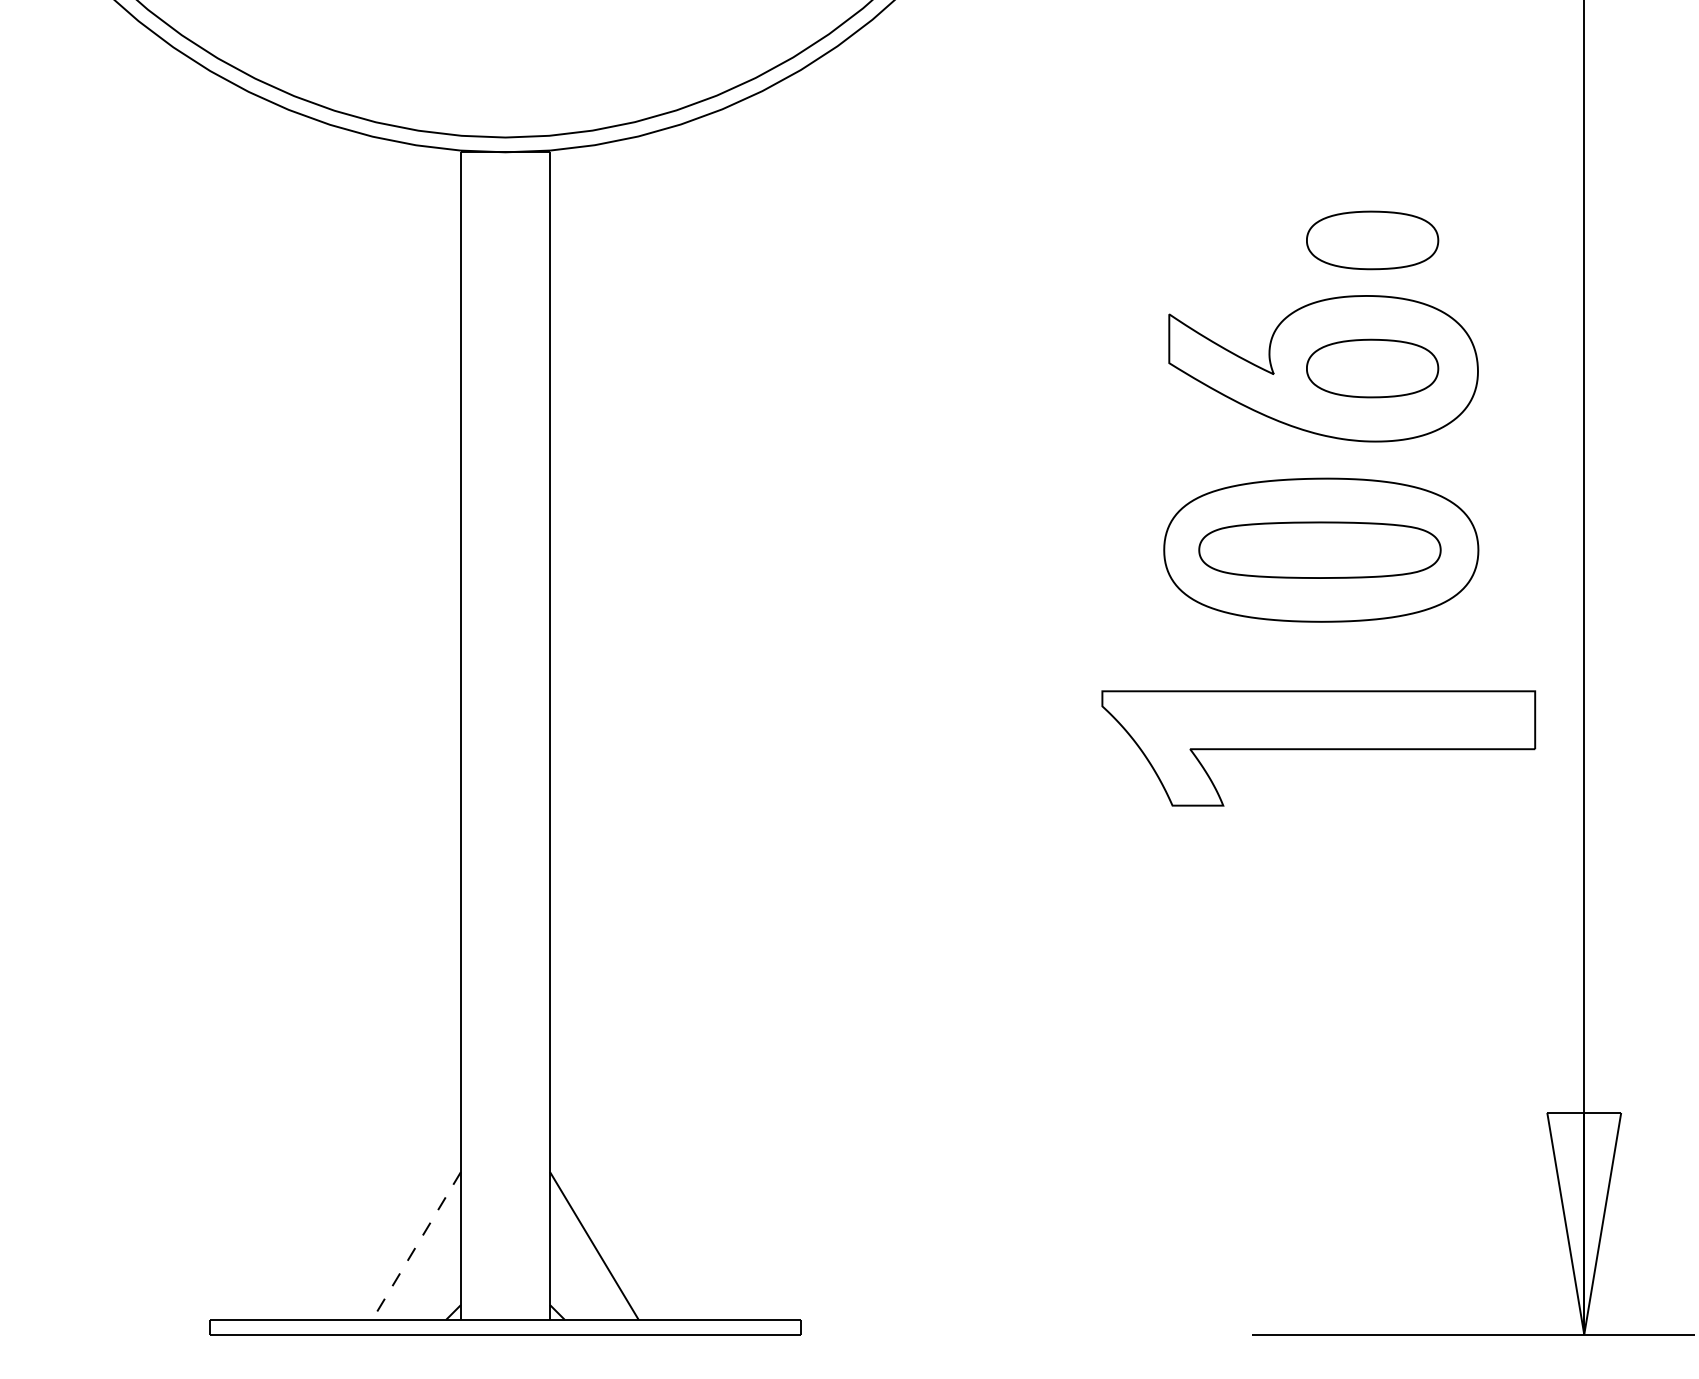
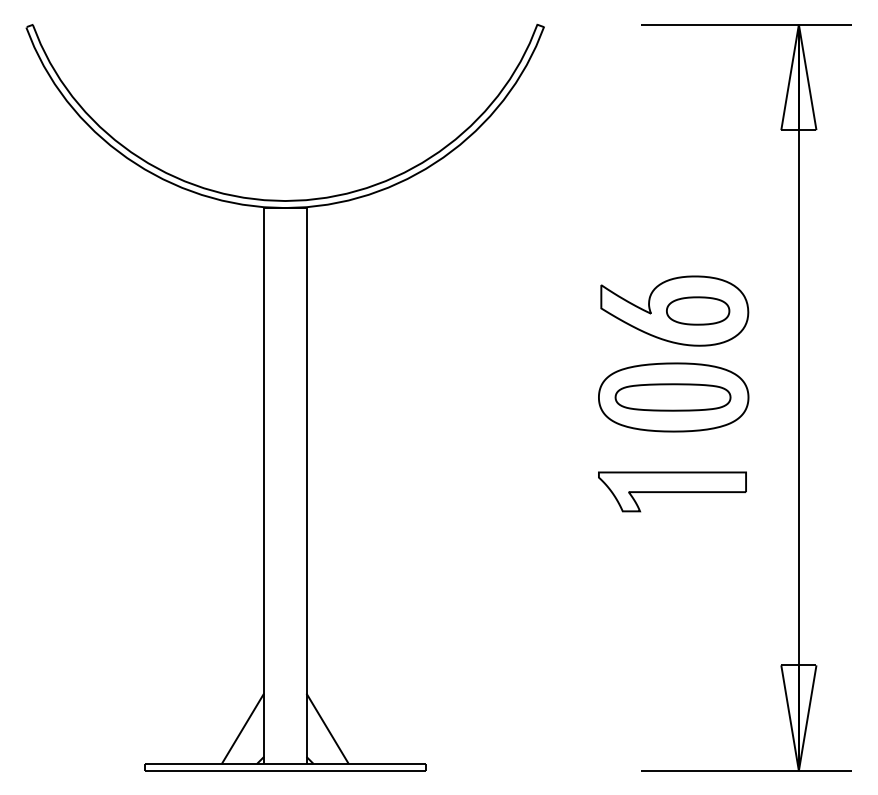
part: (1373, 239) -> (698, 249), removed
part: (1318, 747) -> (672, 491), size x0.71
line: (415, 1247) -> (242, 729), dashed -> solid

